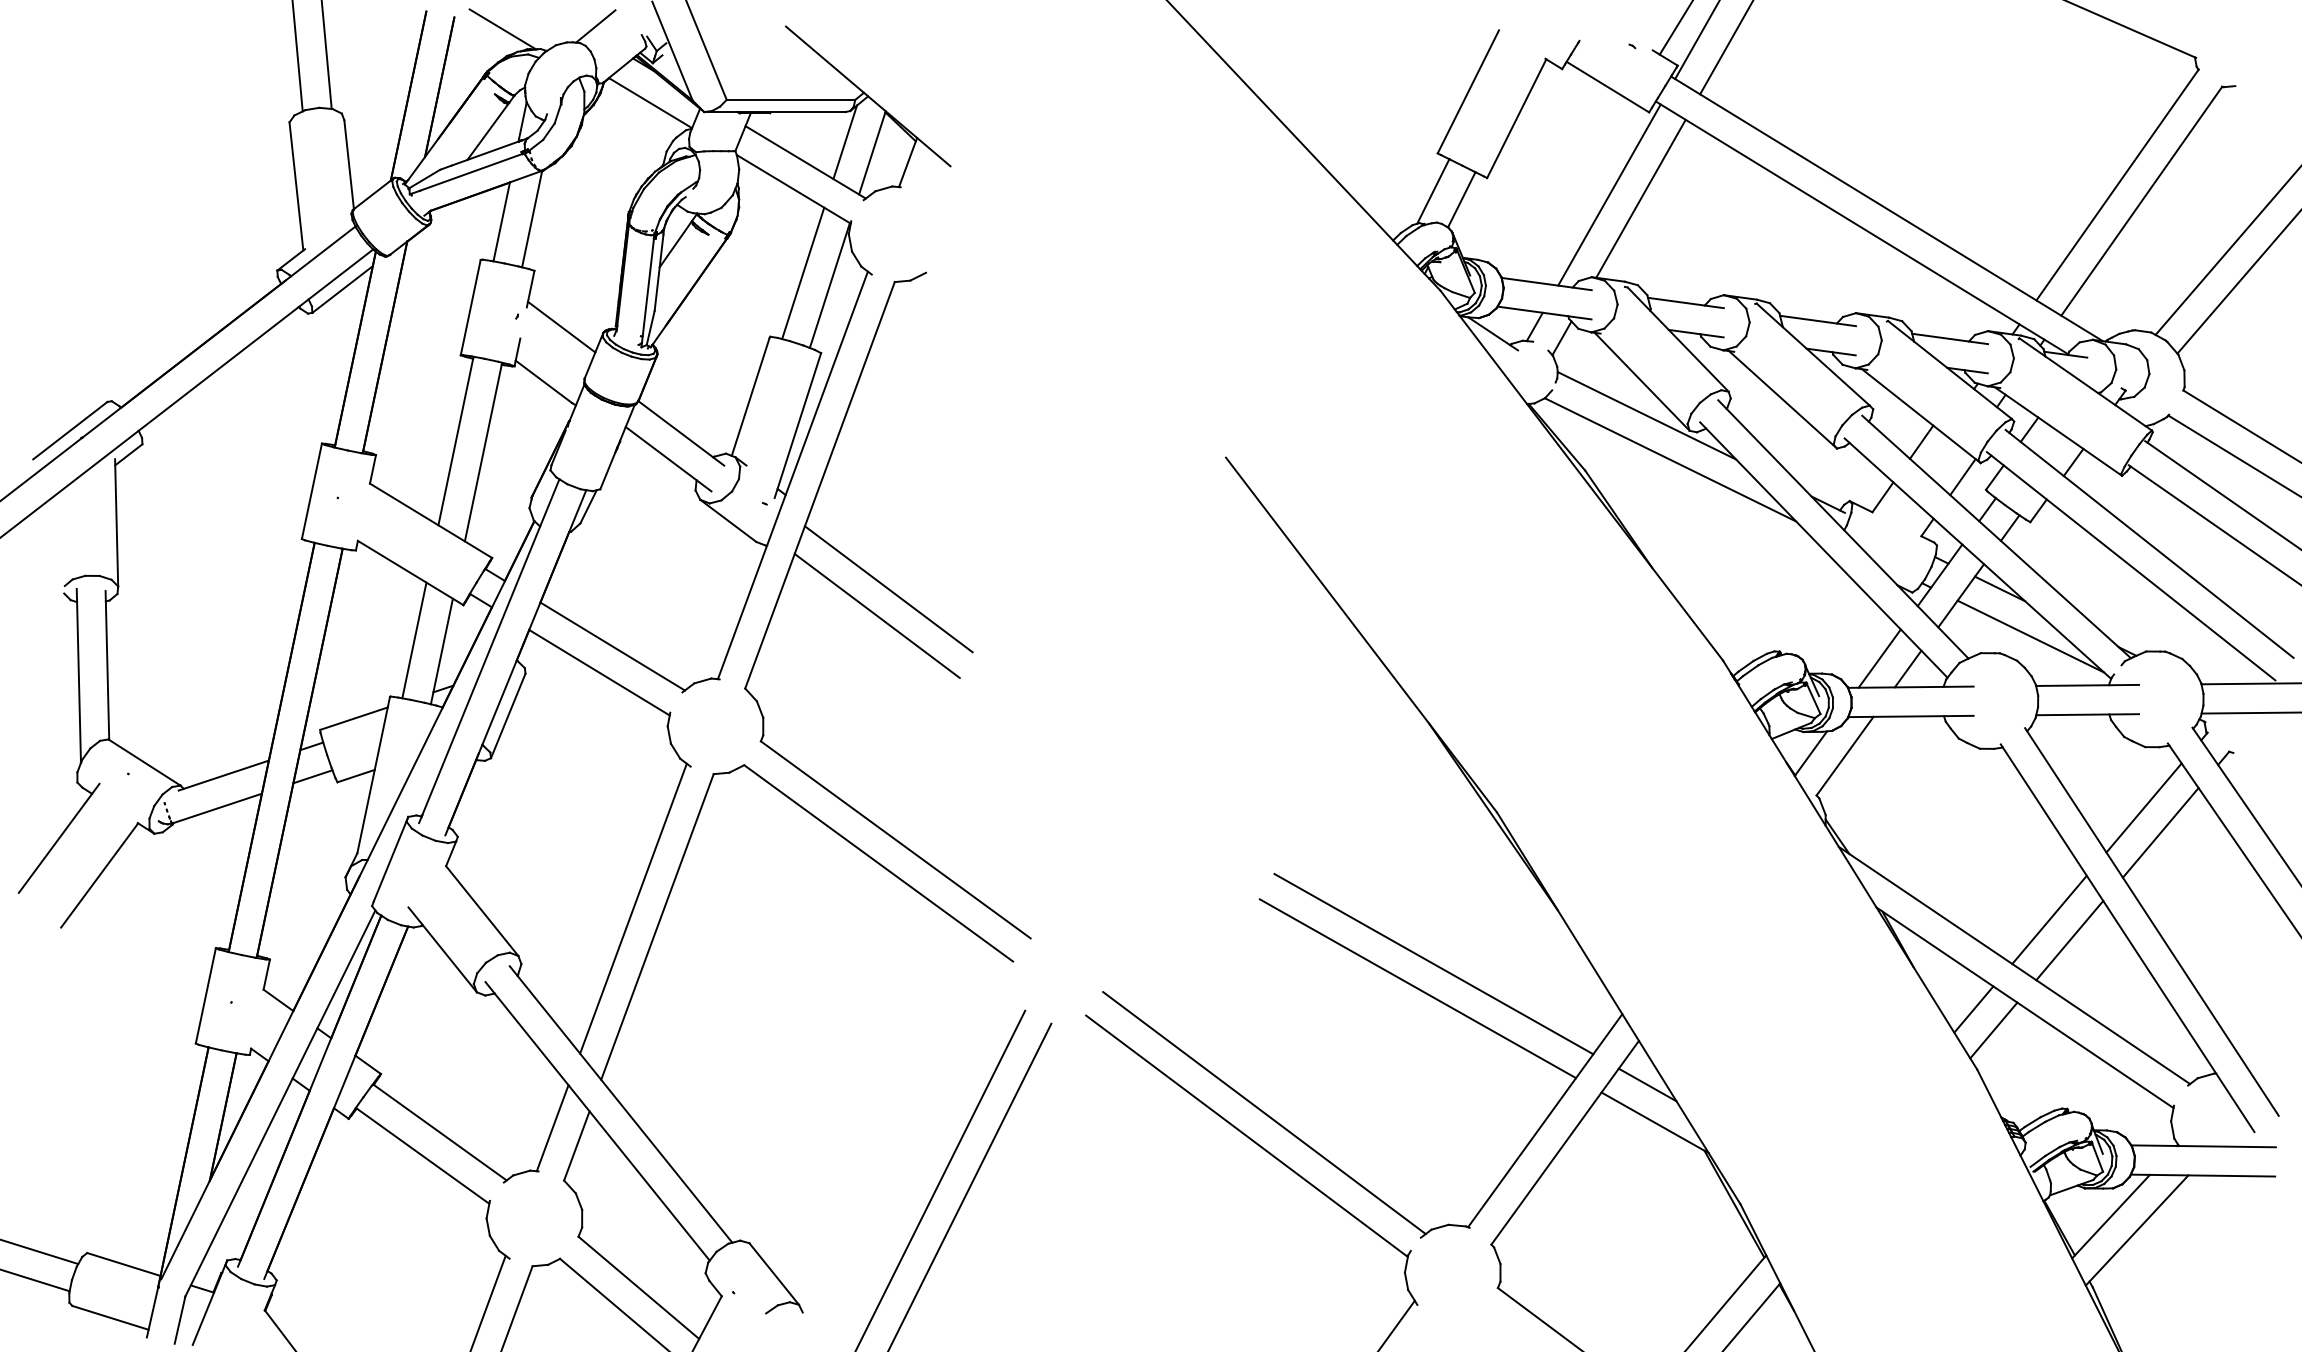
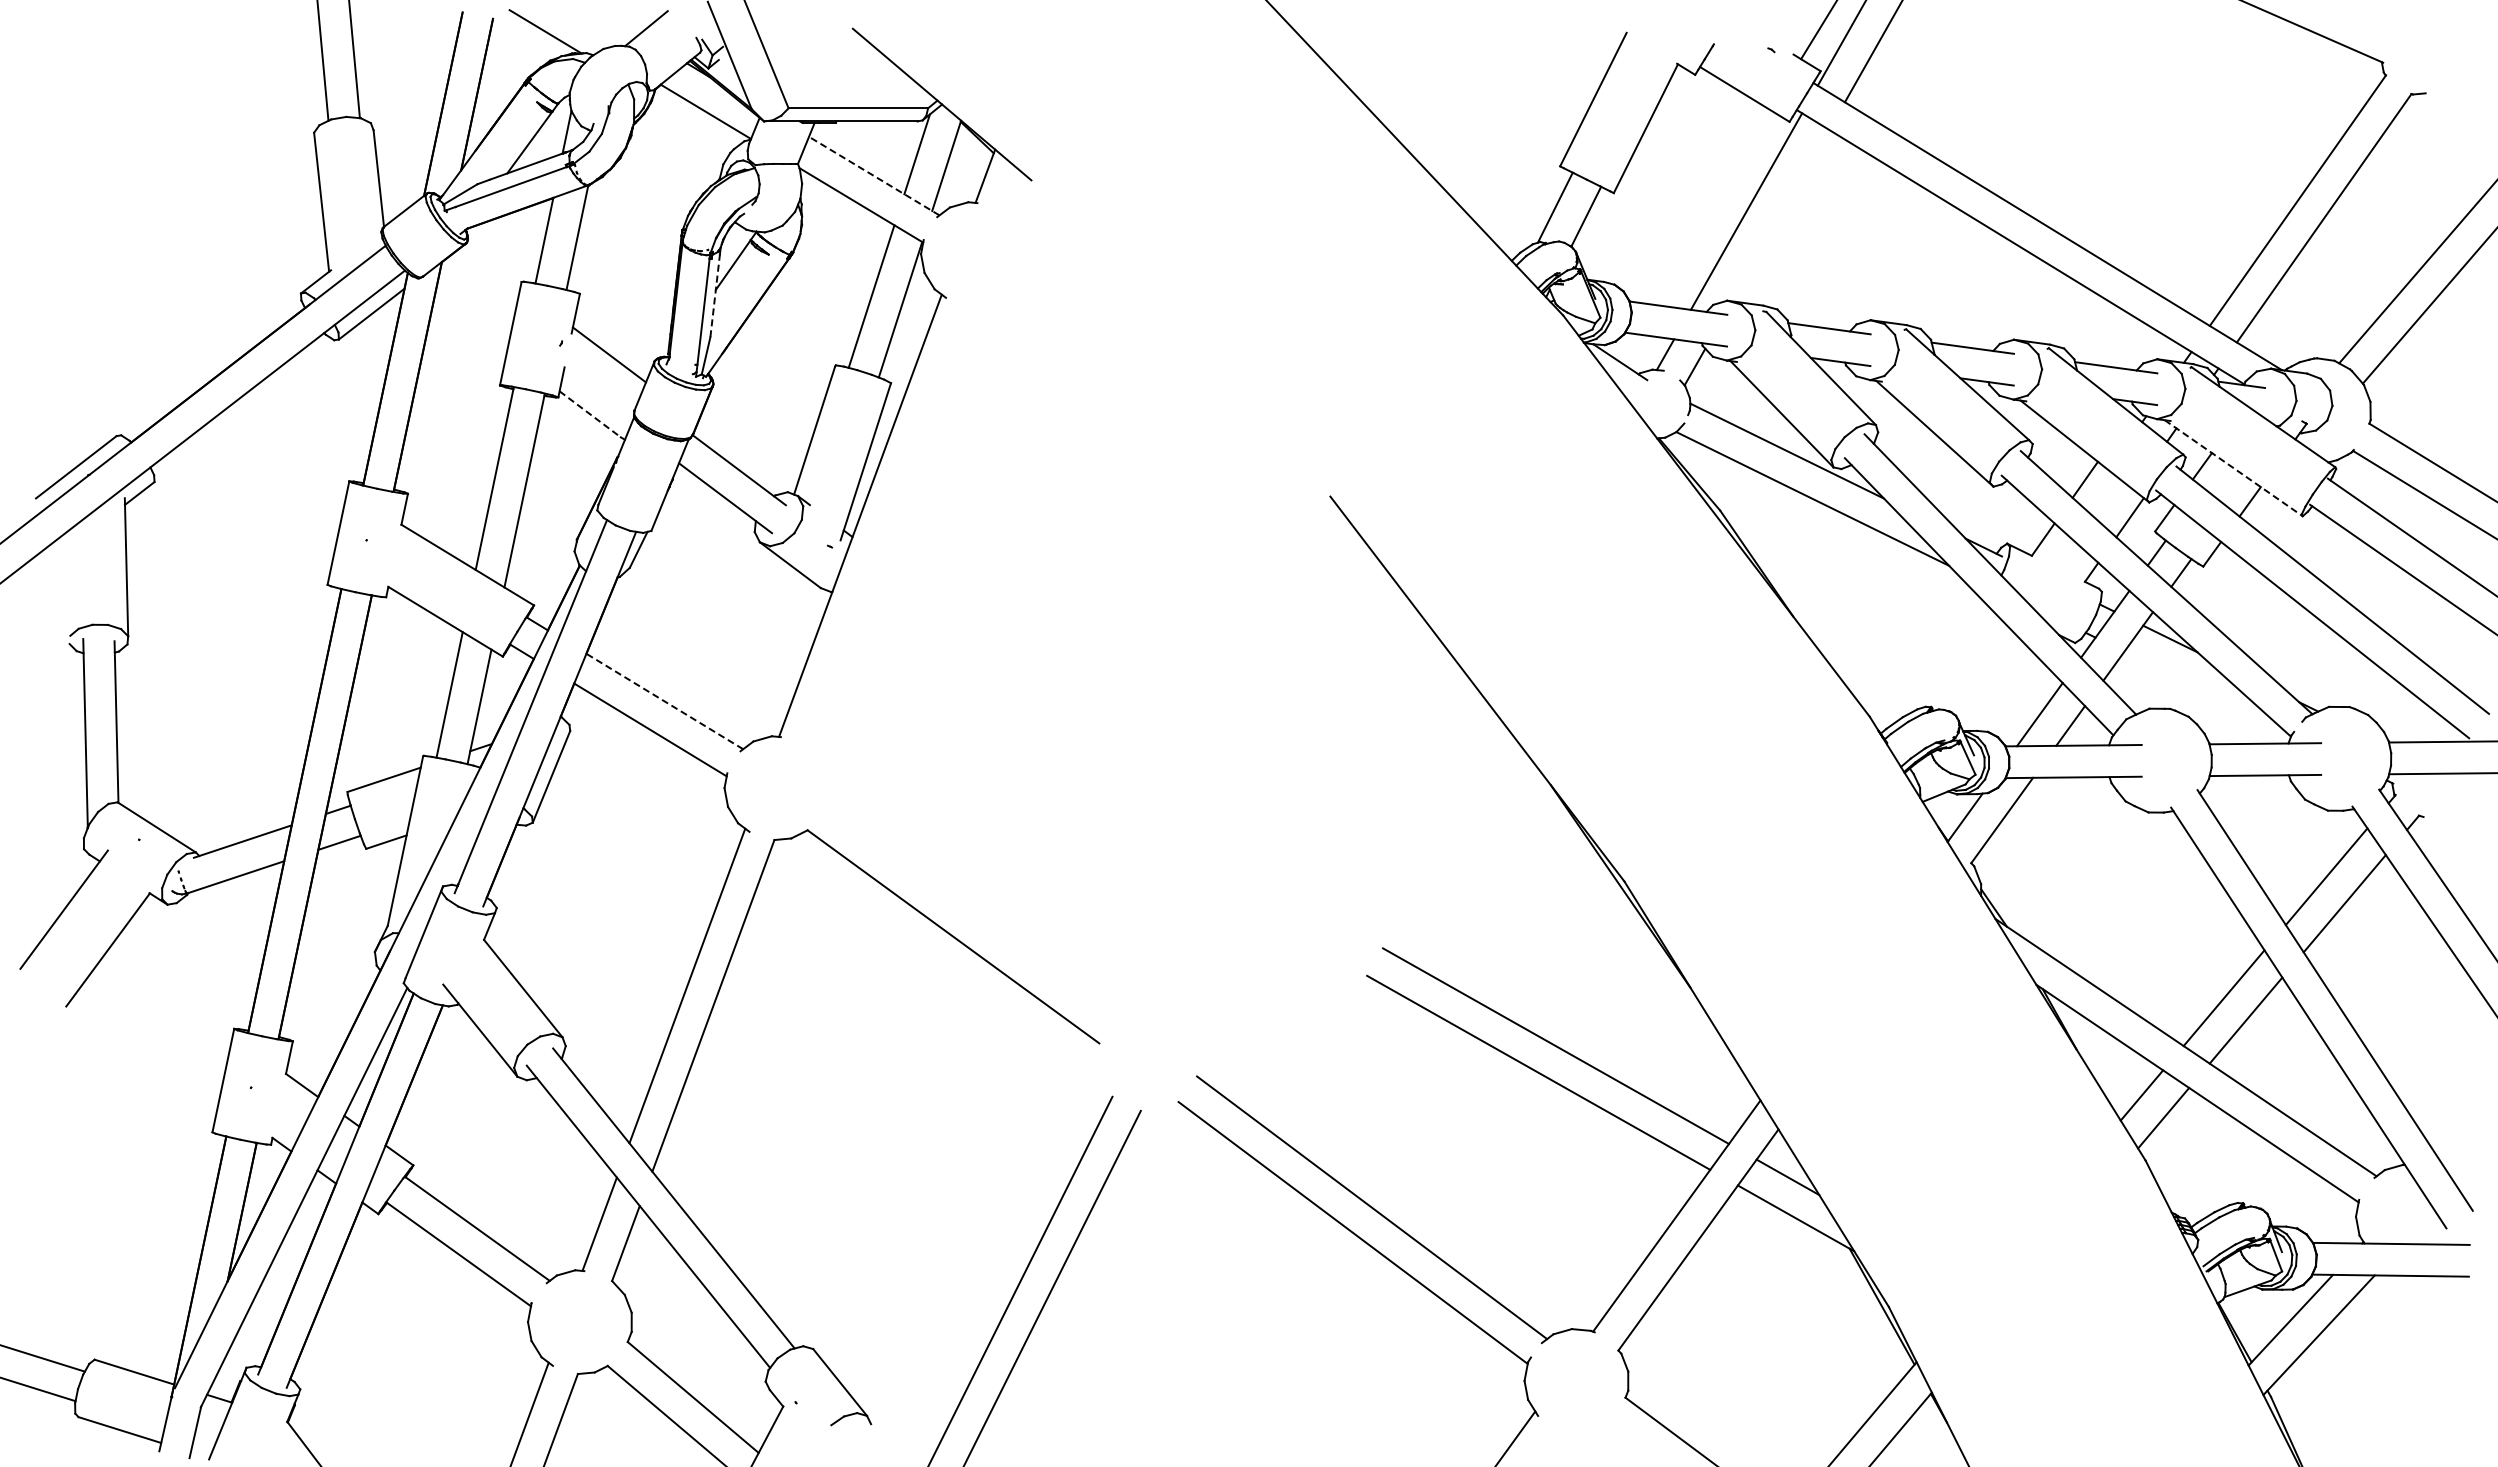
line: (804, 161) -> (873, 175), solid -> dashed
line: (1640, 198) -> (1780, 215), removed
line: (659, 272) -> (715, 295), solid -> dashed
line: (544, 382) -> (590, 414), solid -> dashed
line: (2059, 431) -> (2234, 468), solid -> dashed
part: (894, 594) -> (970, 645), removed
line: (2030, 636) -> (2203, 690), removed
line: (612, 646) -> (664, 701), solid -> dashed

